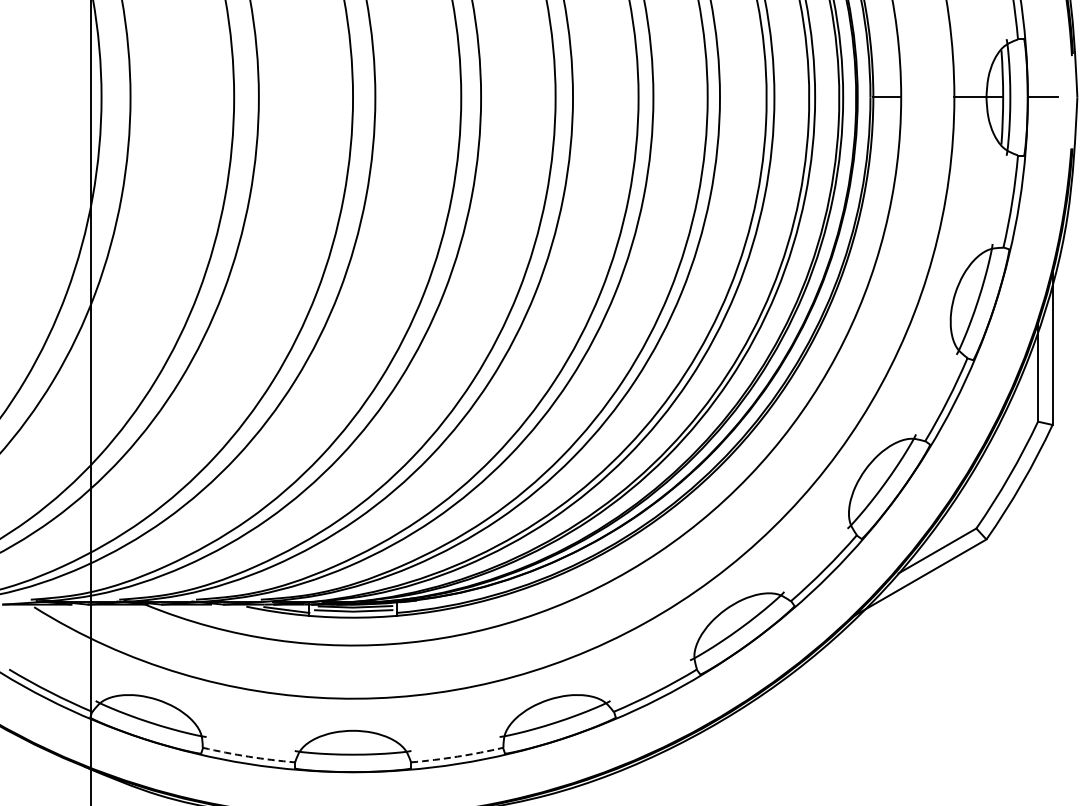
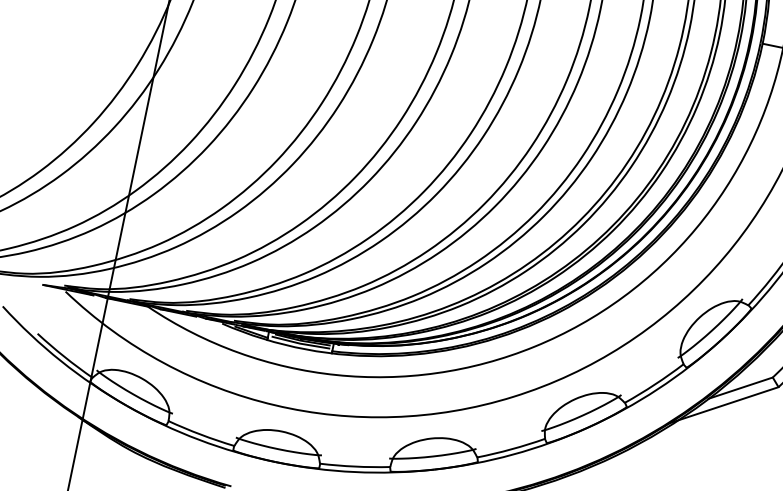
arc: (248, 756) -> (200, 434), dashed -> solid
arc: (457, 756) -> (355, 466), dashed -> solid

